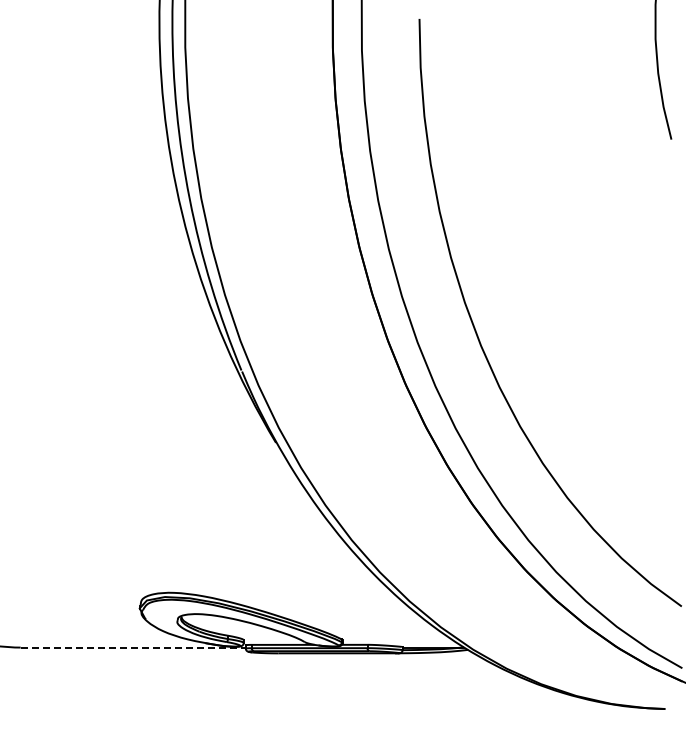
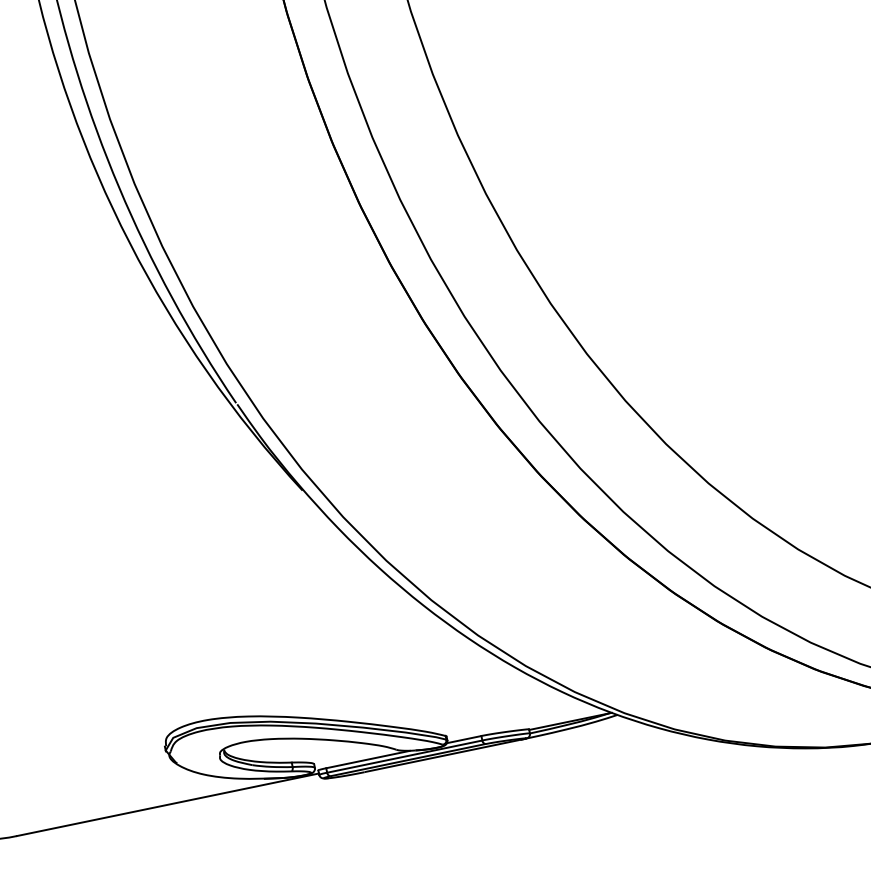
line: (133, 647) -> (168, 804), dashed -> solid

